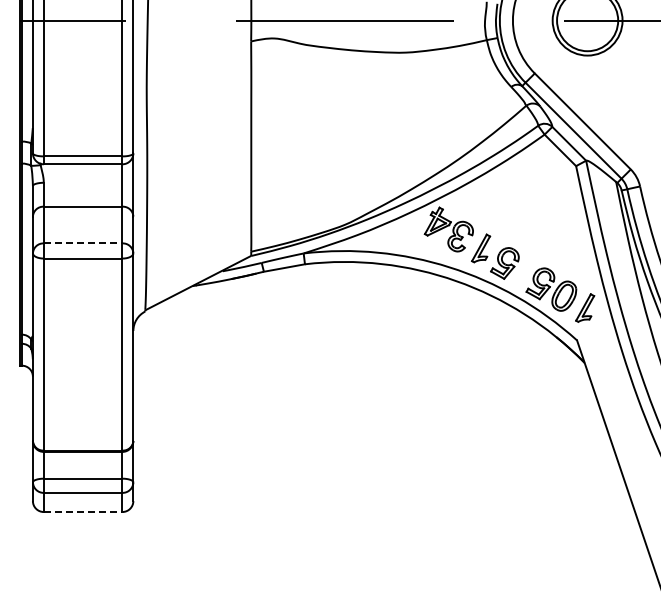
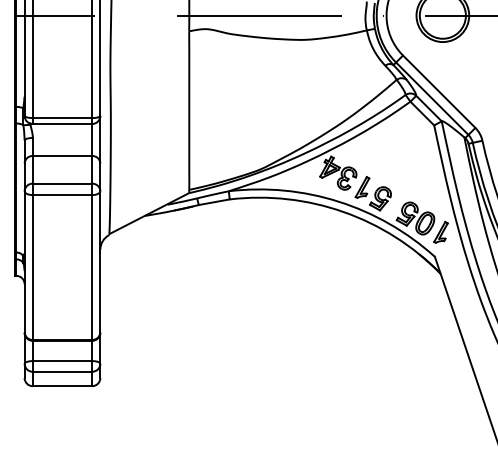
line: (83, 243) -> (62, 183), dashed -> solid
line: (83, 512) -> (62, 386), dashed -> solid

